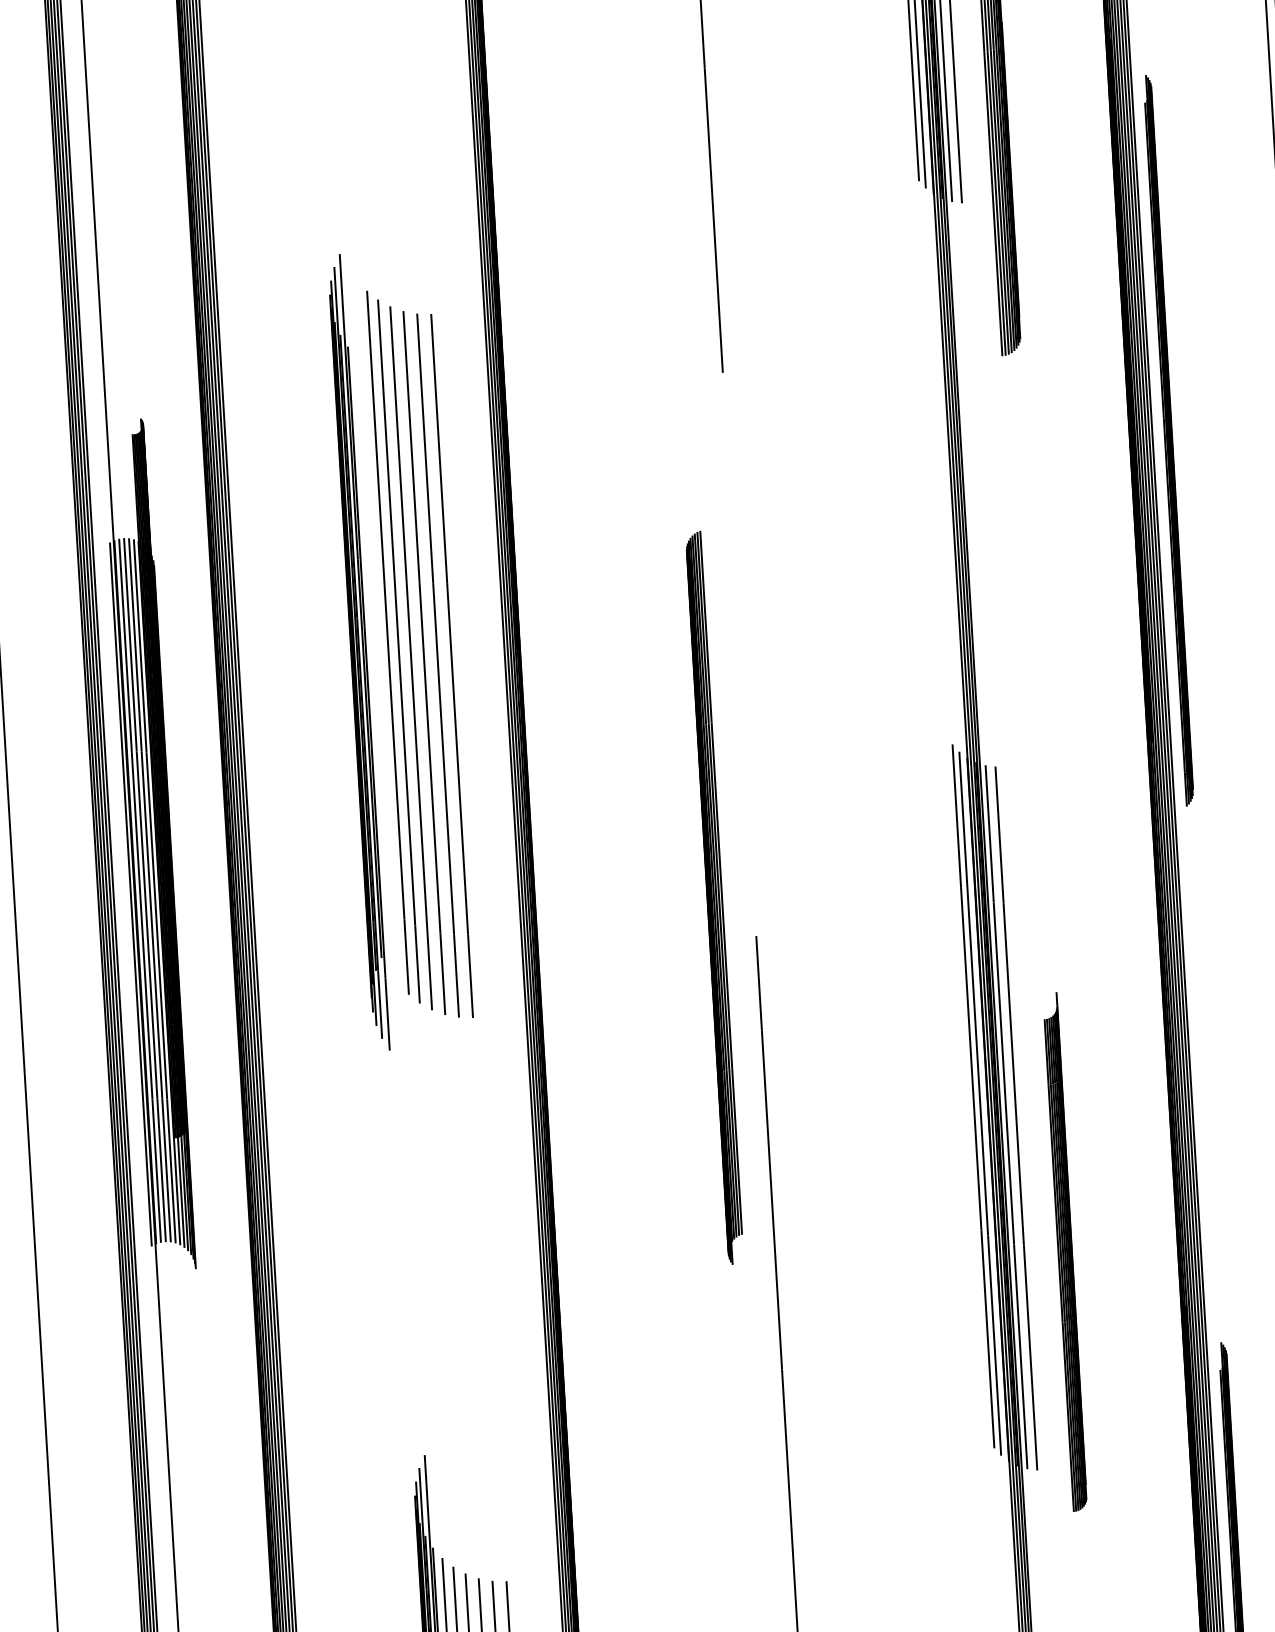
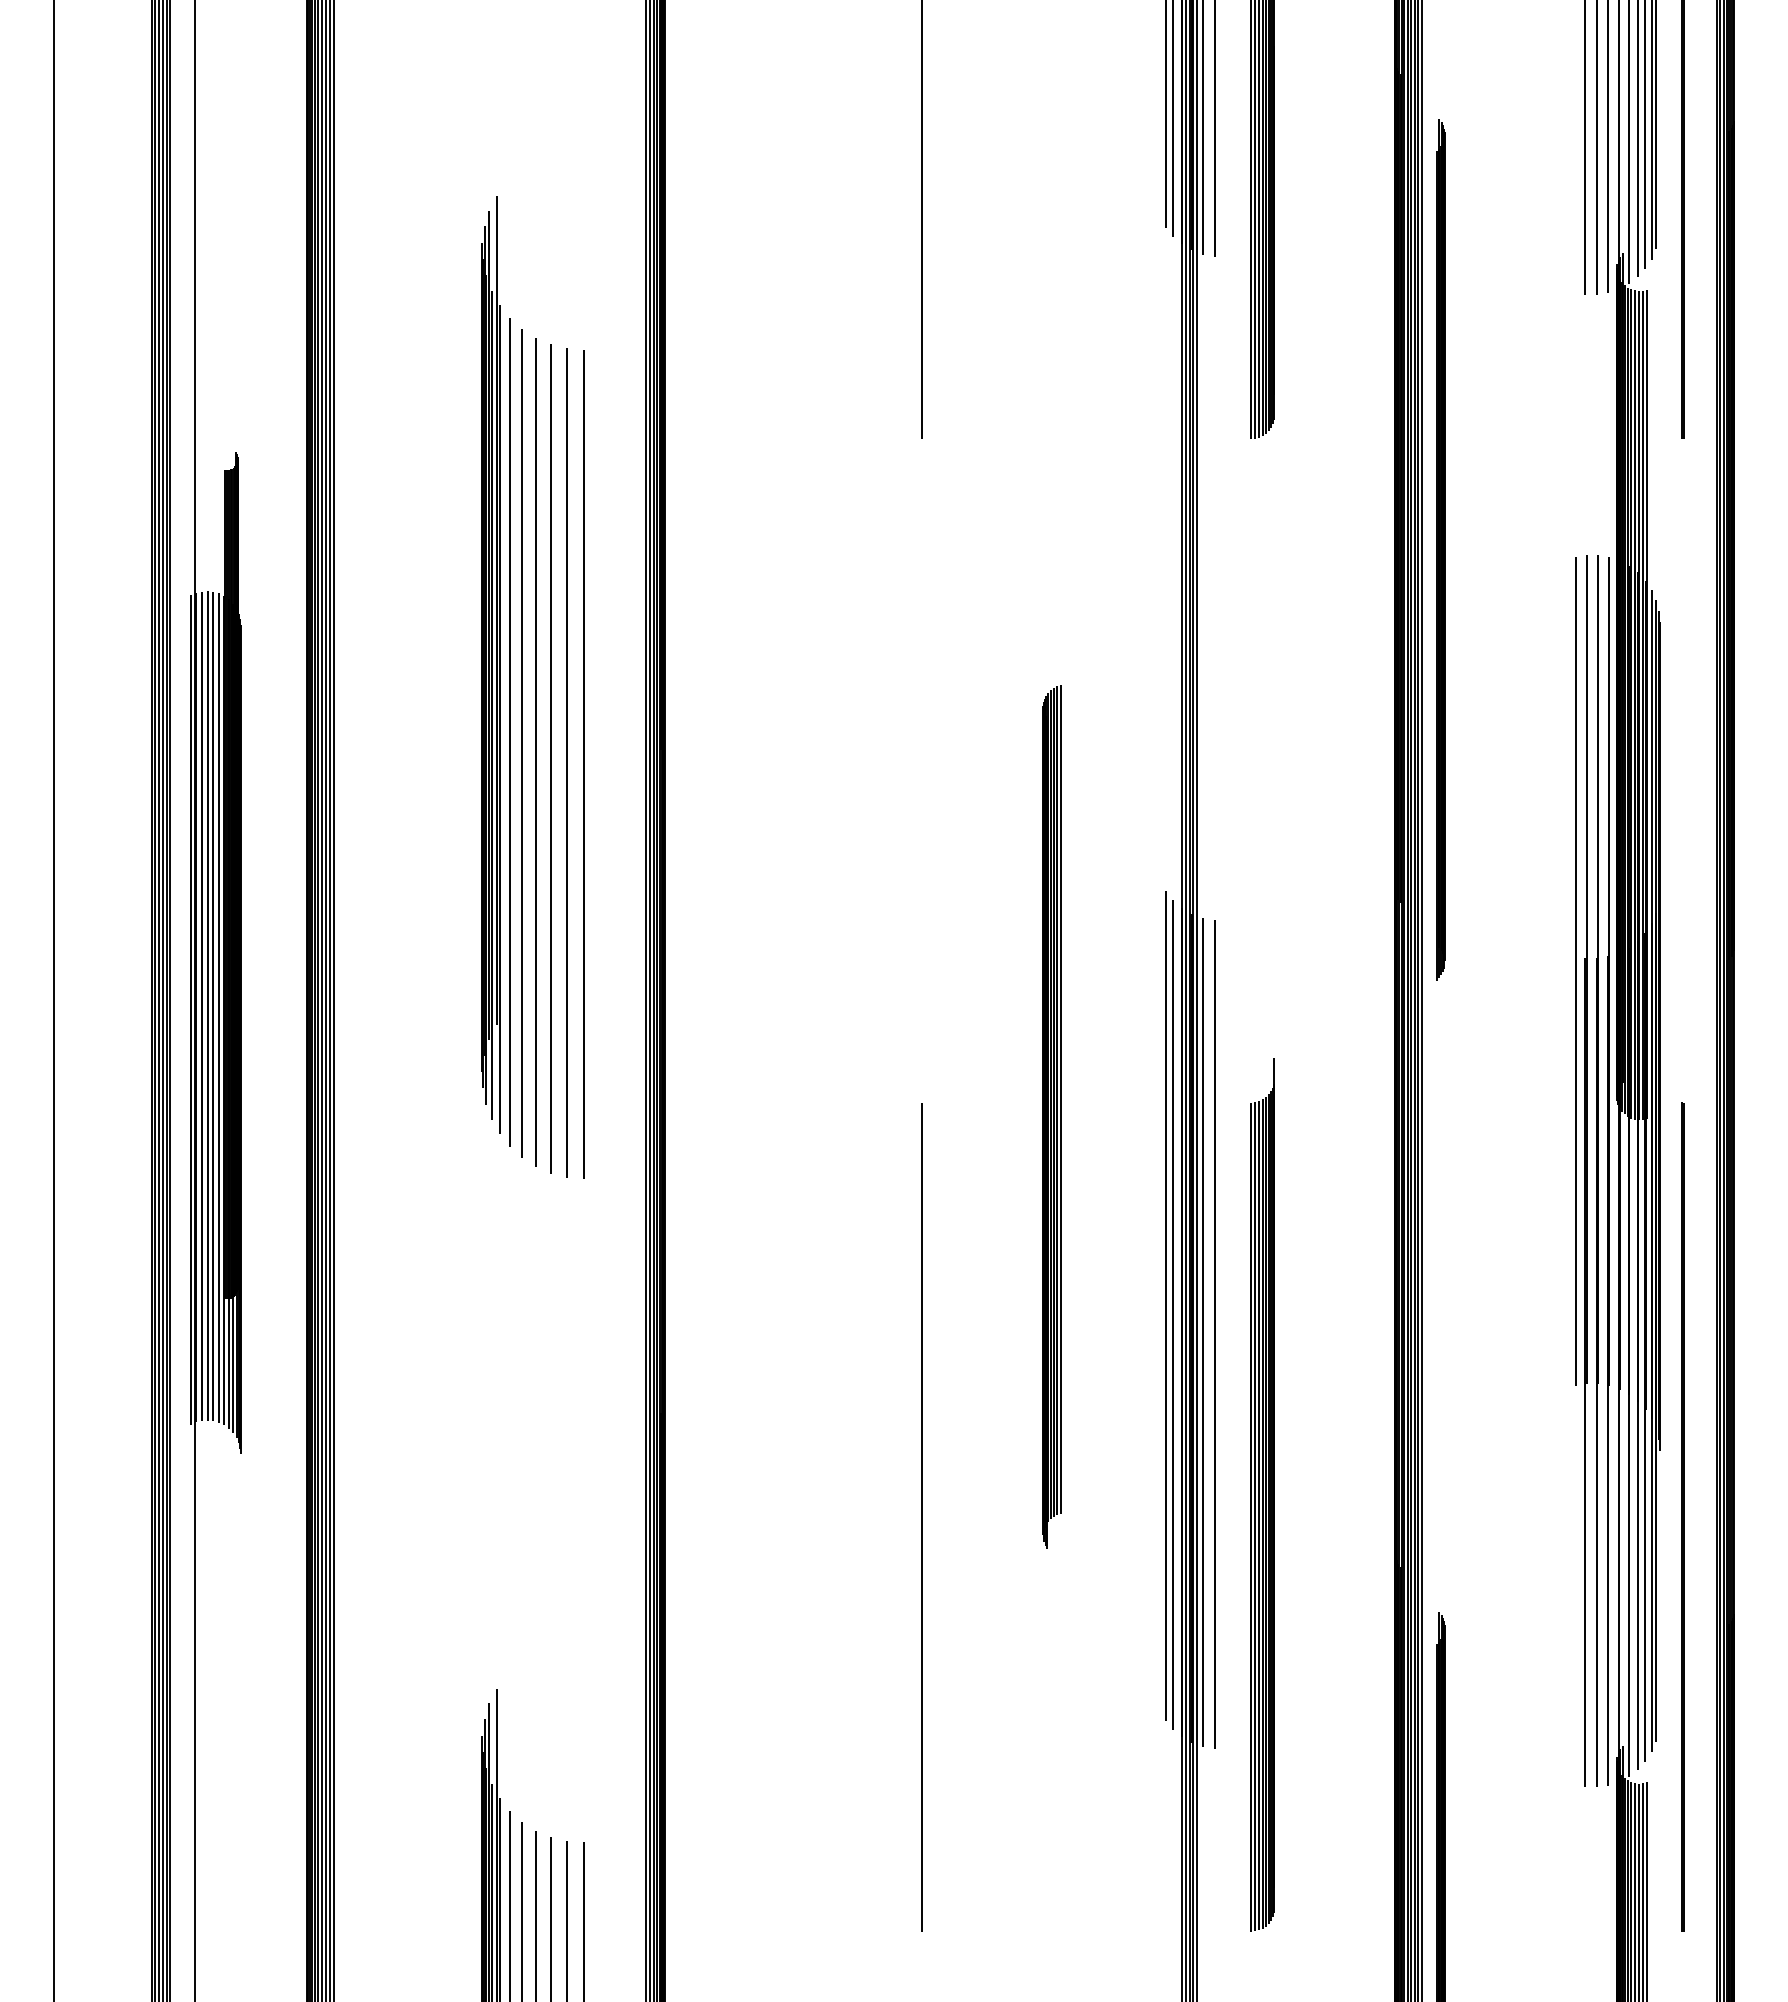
part: (358, 652) -> (490, 664), moved
part: (714, 897) -> (1051, 1116), moved
part: (1065, 1251) -> (1262, 1494), size x1.43

